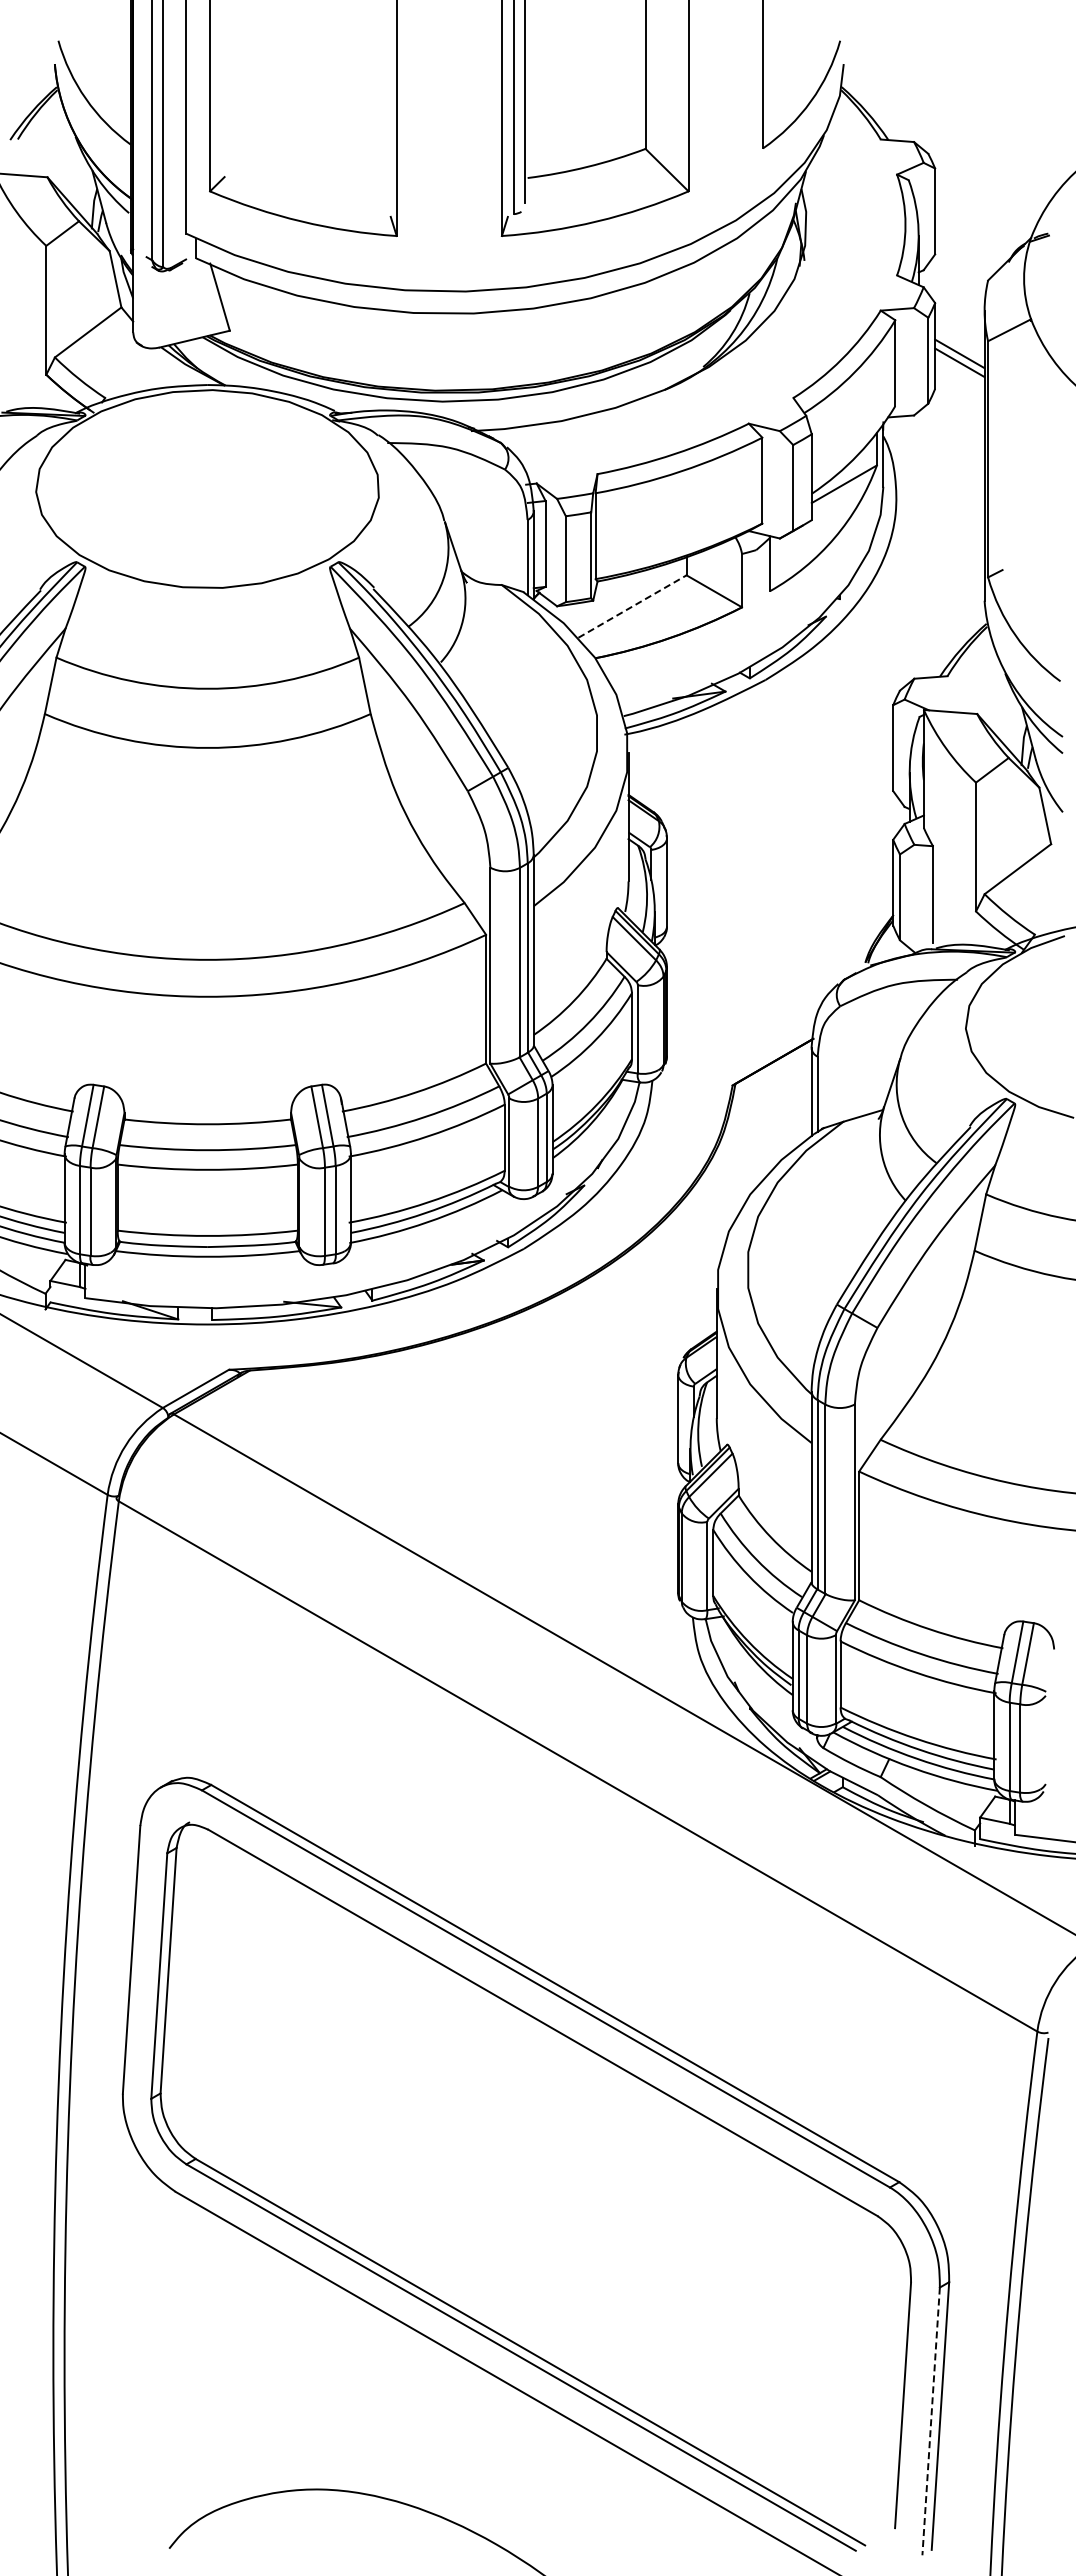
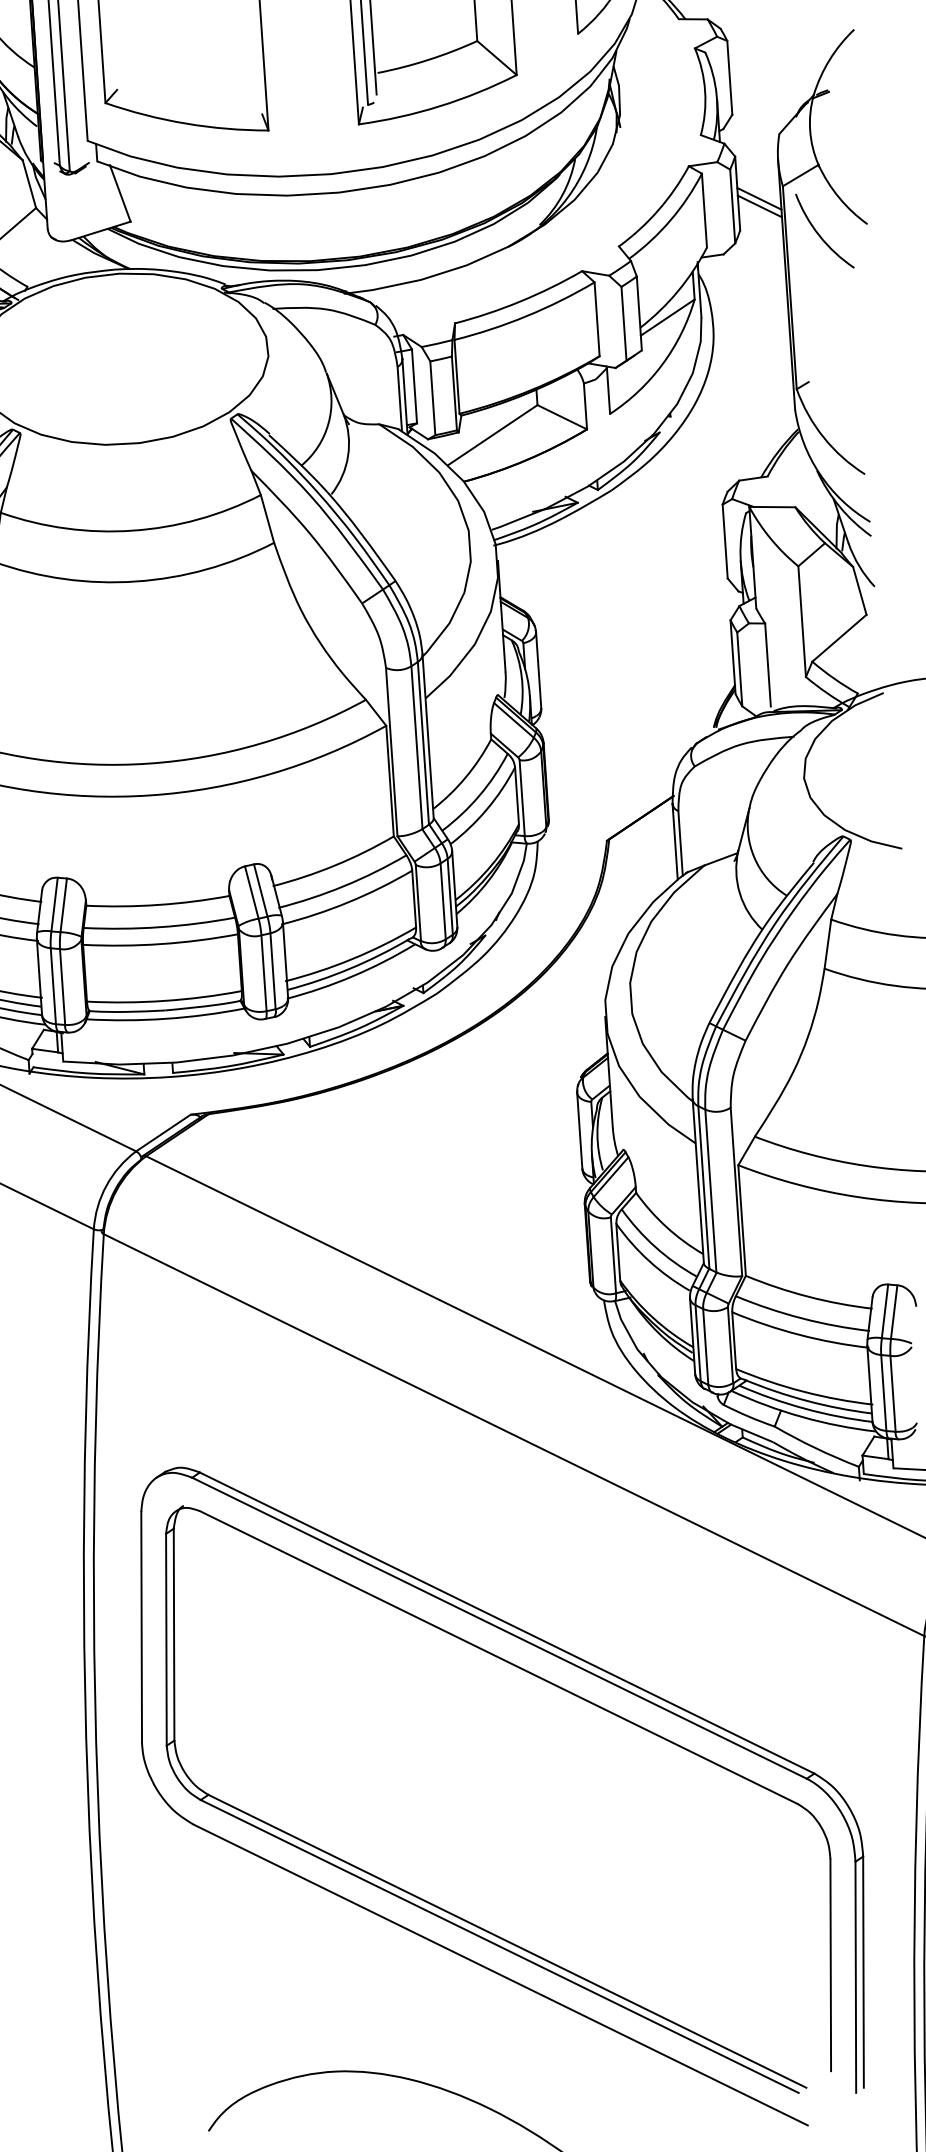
arc: (1027, 400) -> (820, 234), added
line: (632, 606) -> (492, 435), dashed -> solid
line: (931, 2421) -> (856, 1977), dashed -> solid

